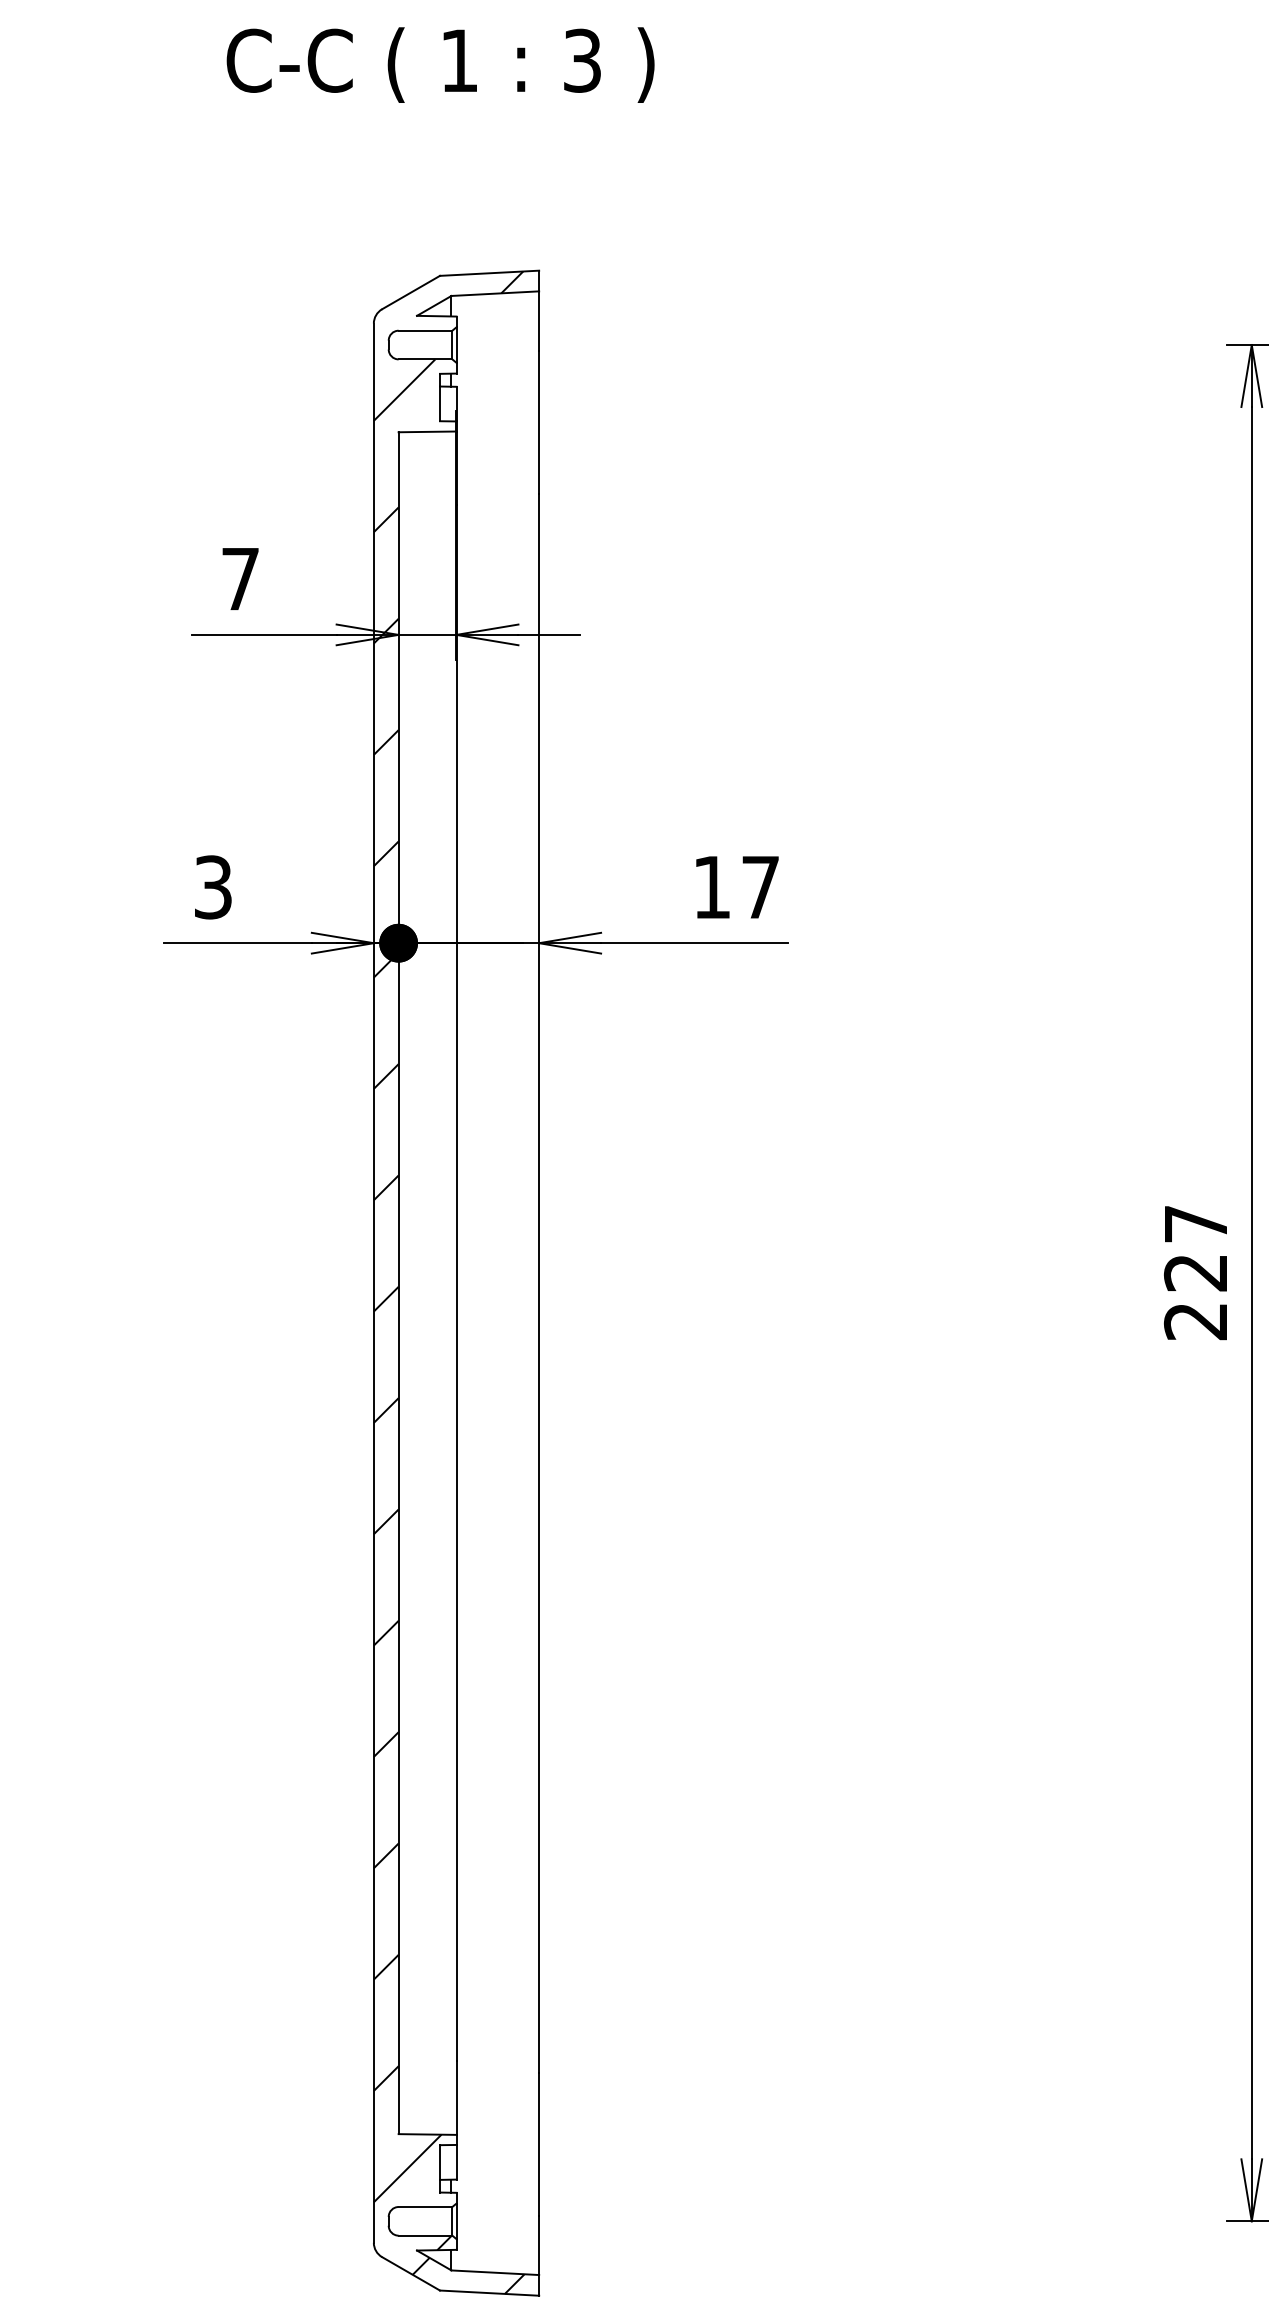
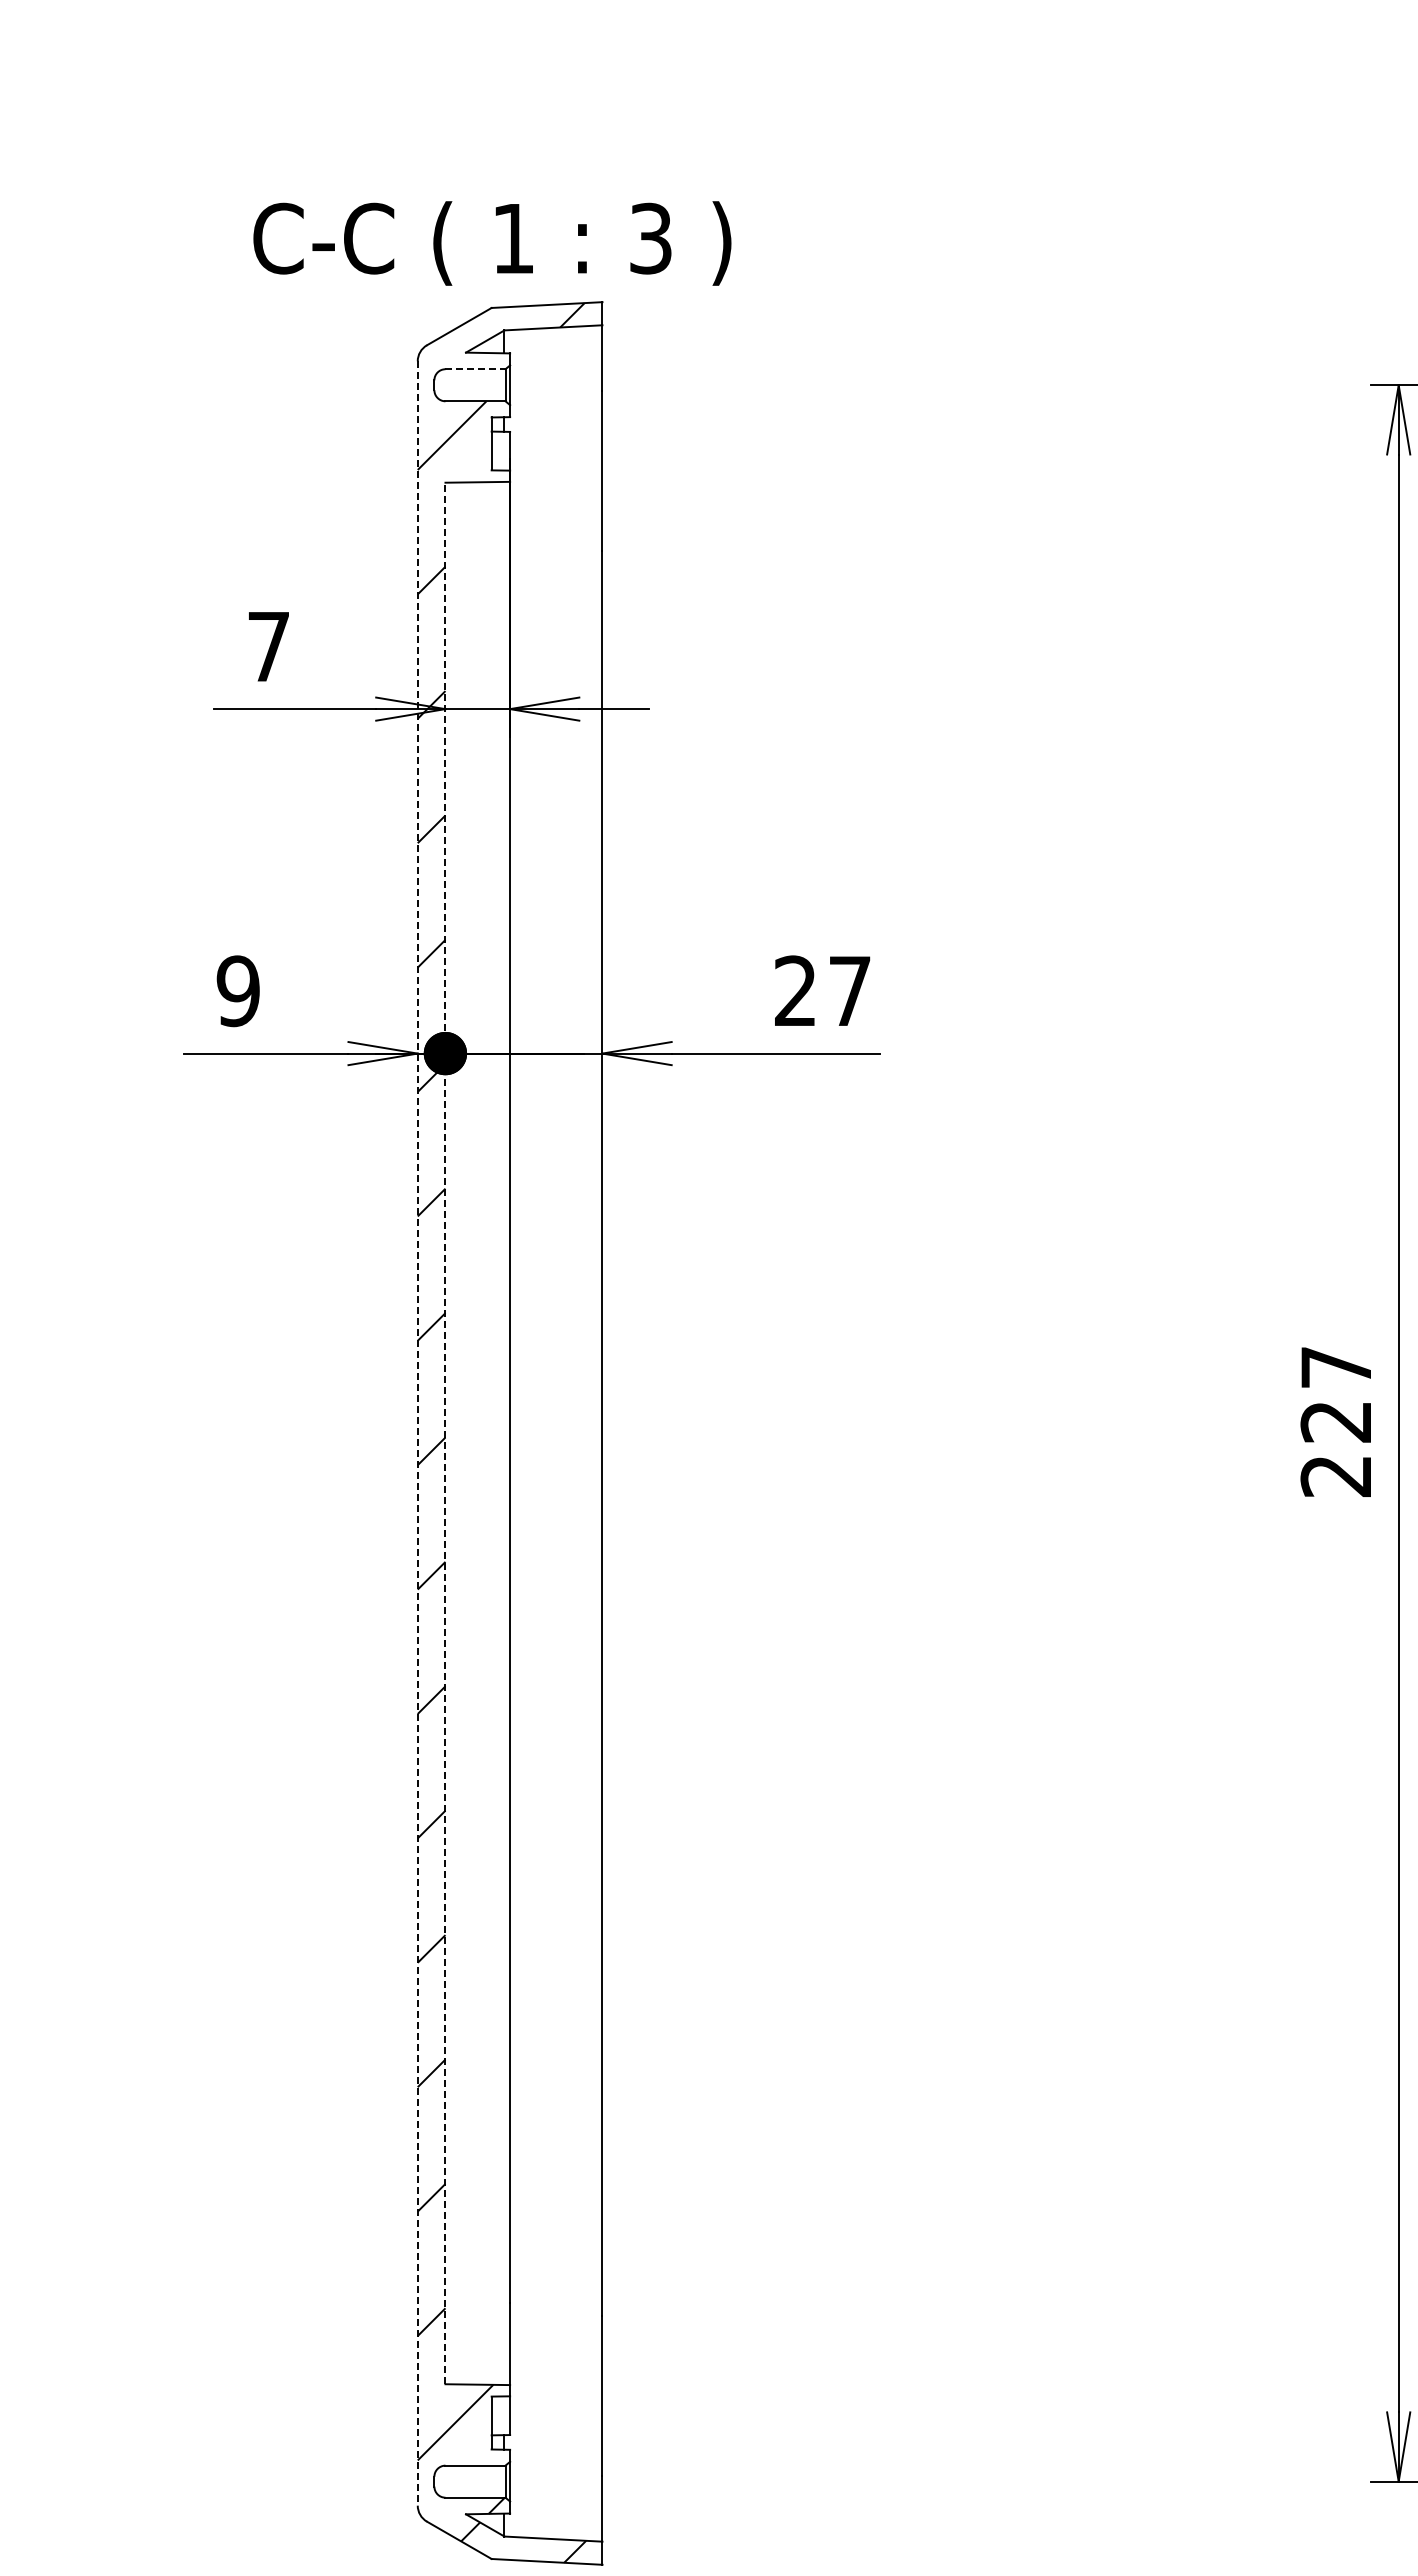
text: (440, 65) -> (492, 243), moved
line: (425, 330) -> (475, 369), solid -> dashed
text: (711, 886) -> (795, 990), 17 -> 27
text: (212, 887) -> (237, 991), 3 -> 9
line: (373, 1283) -> (417, 1433), solid -> dashed
line: (398, 1283) -> (445, 1433), solid -> dashed

